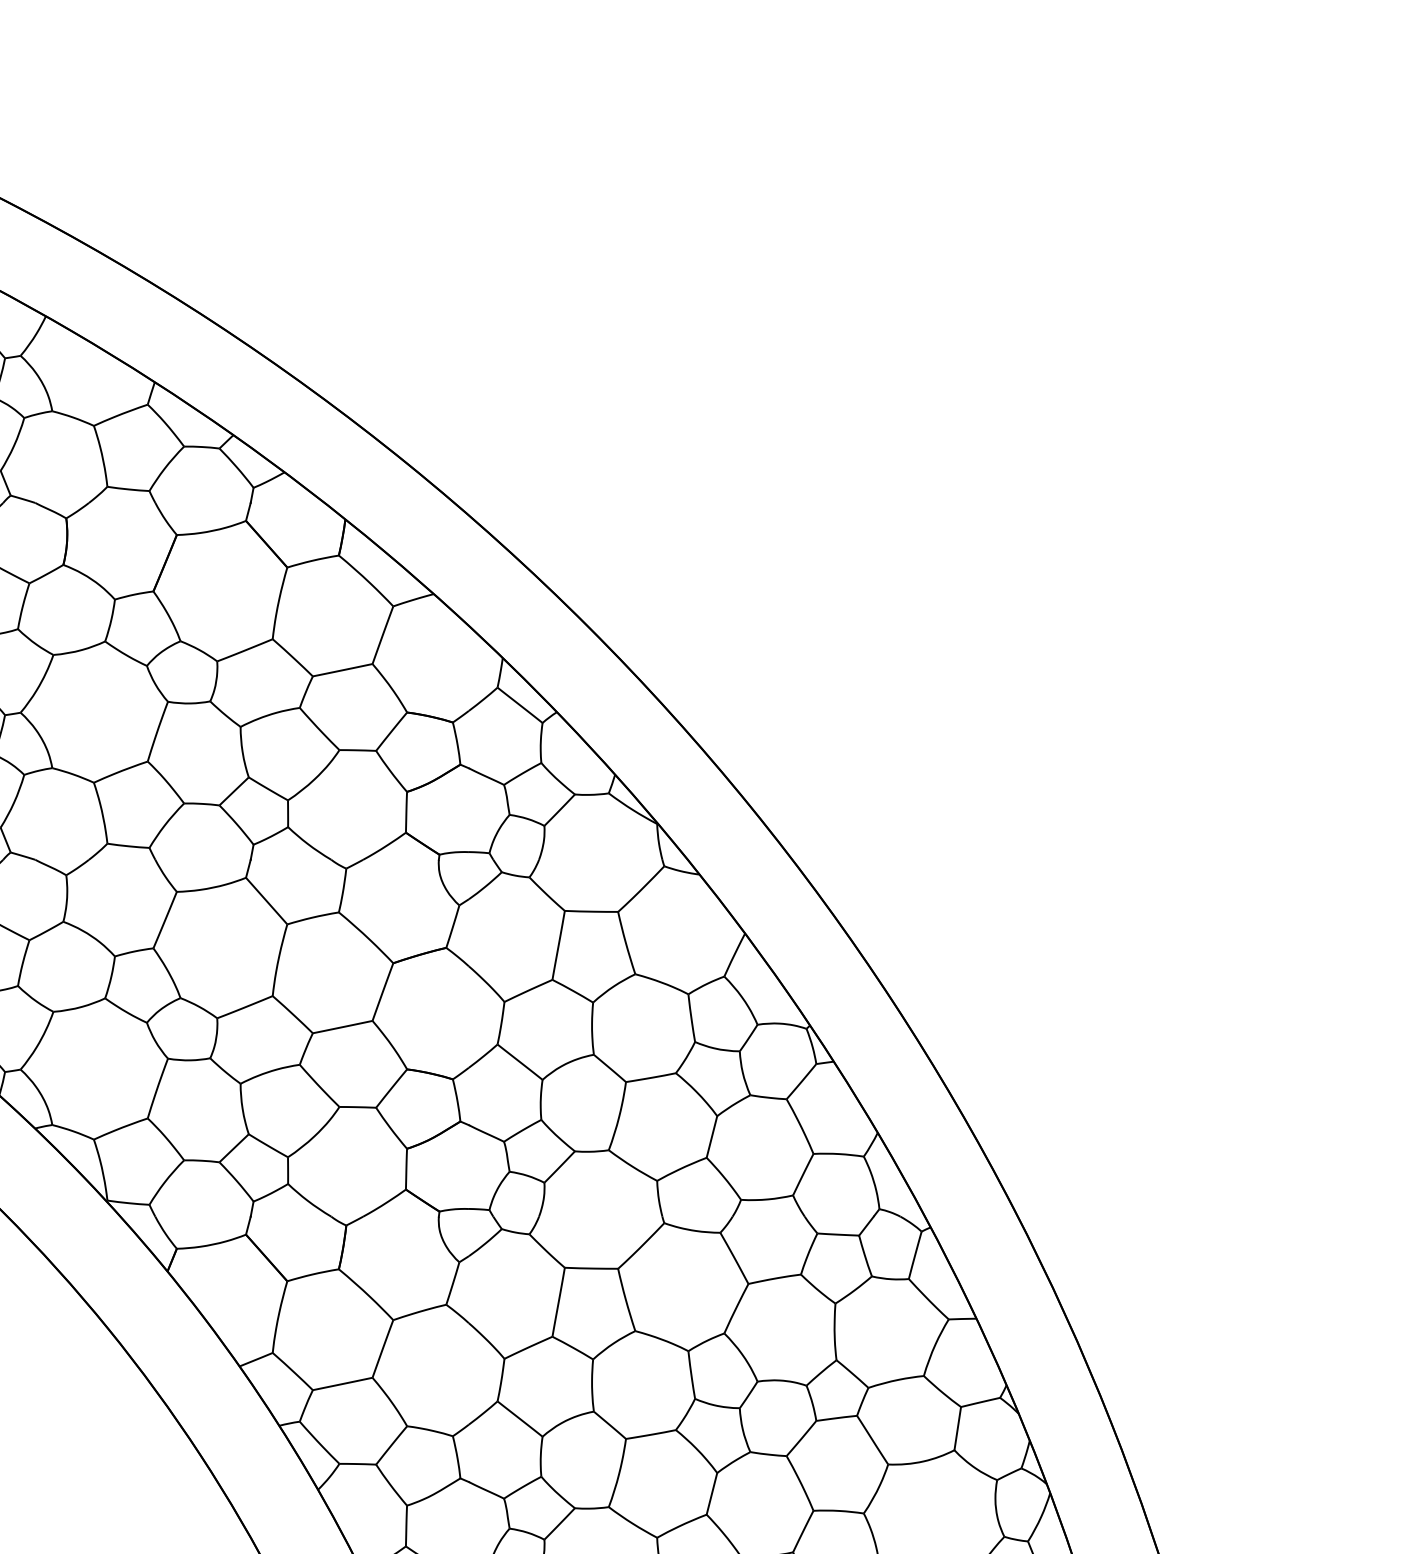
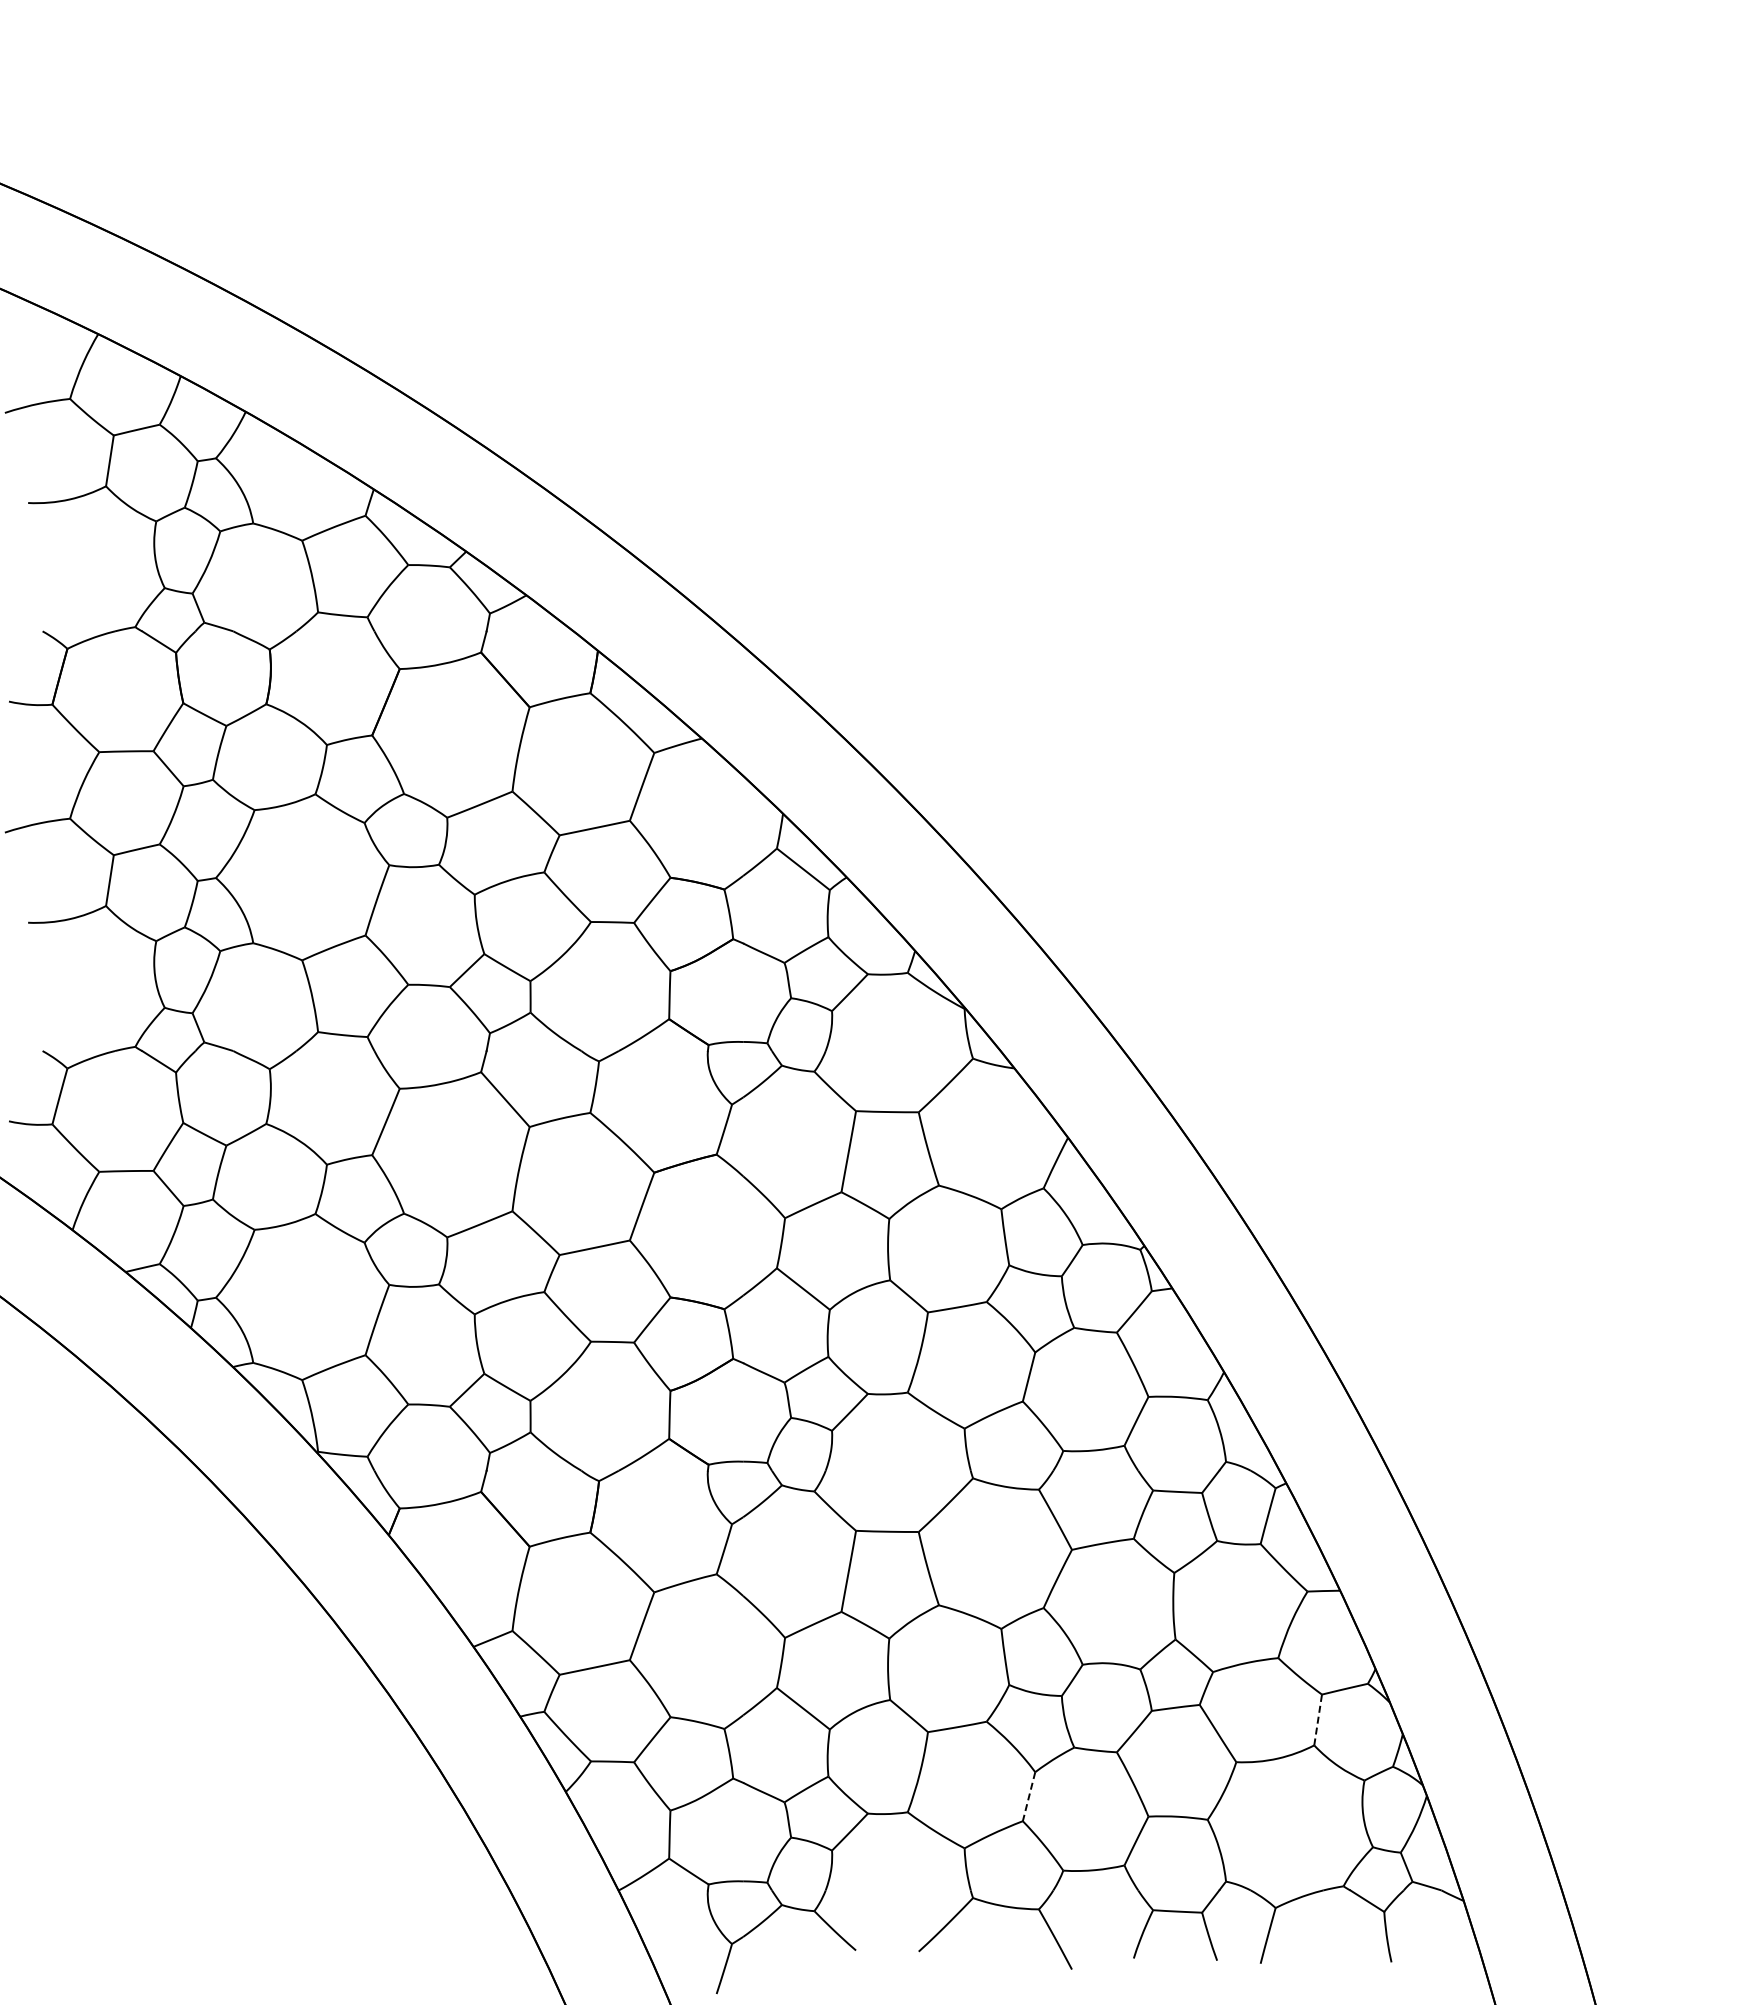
line: (958, 1428) -> (1318, 1719), solid -> dashed
line: (711, 1494) -> (1028, 1797), solid -> dashed

